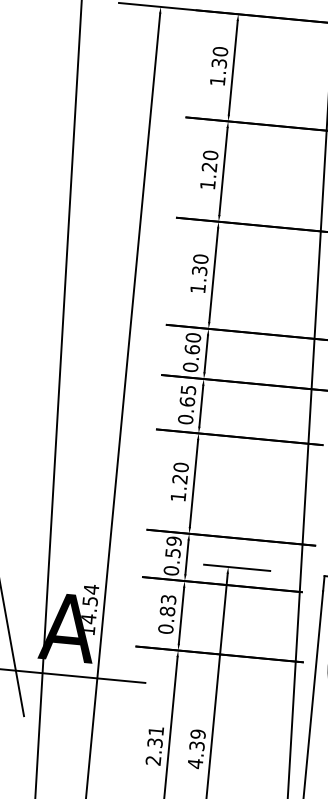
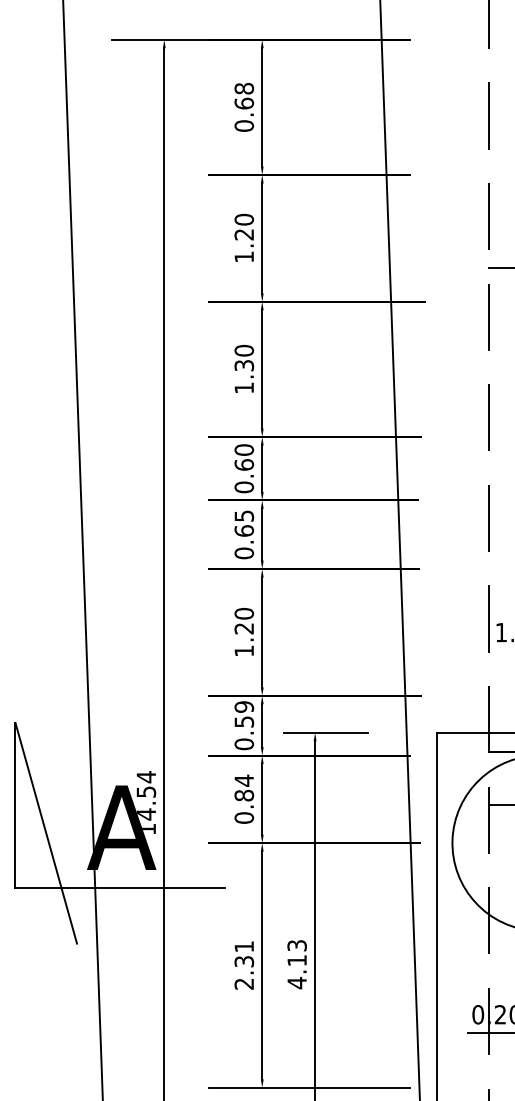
text: (219, 65) -> (244, 106), 1.30 -> 0.68
text: (168, 599) -> (244, 780), 0.83 -> 0.84
text: (197, 740) -> (296, 953), 4.39 -> 4.13

